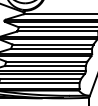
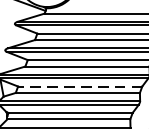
line: (46, 61) -> (79, 86), solid -> dashed

